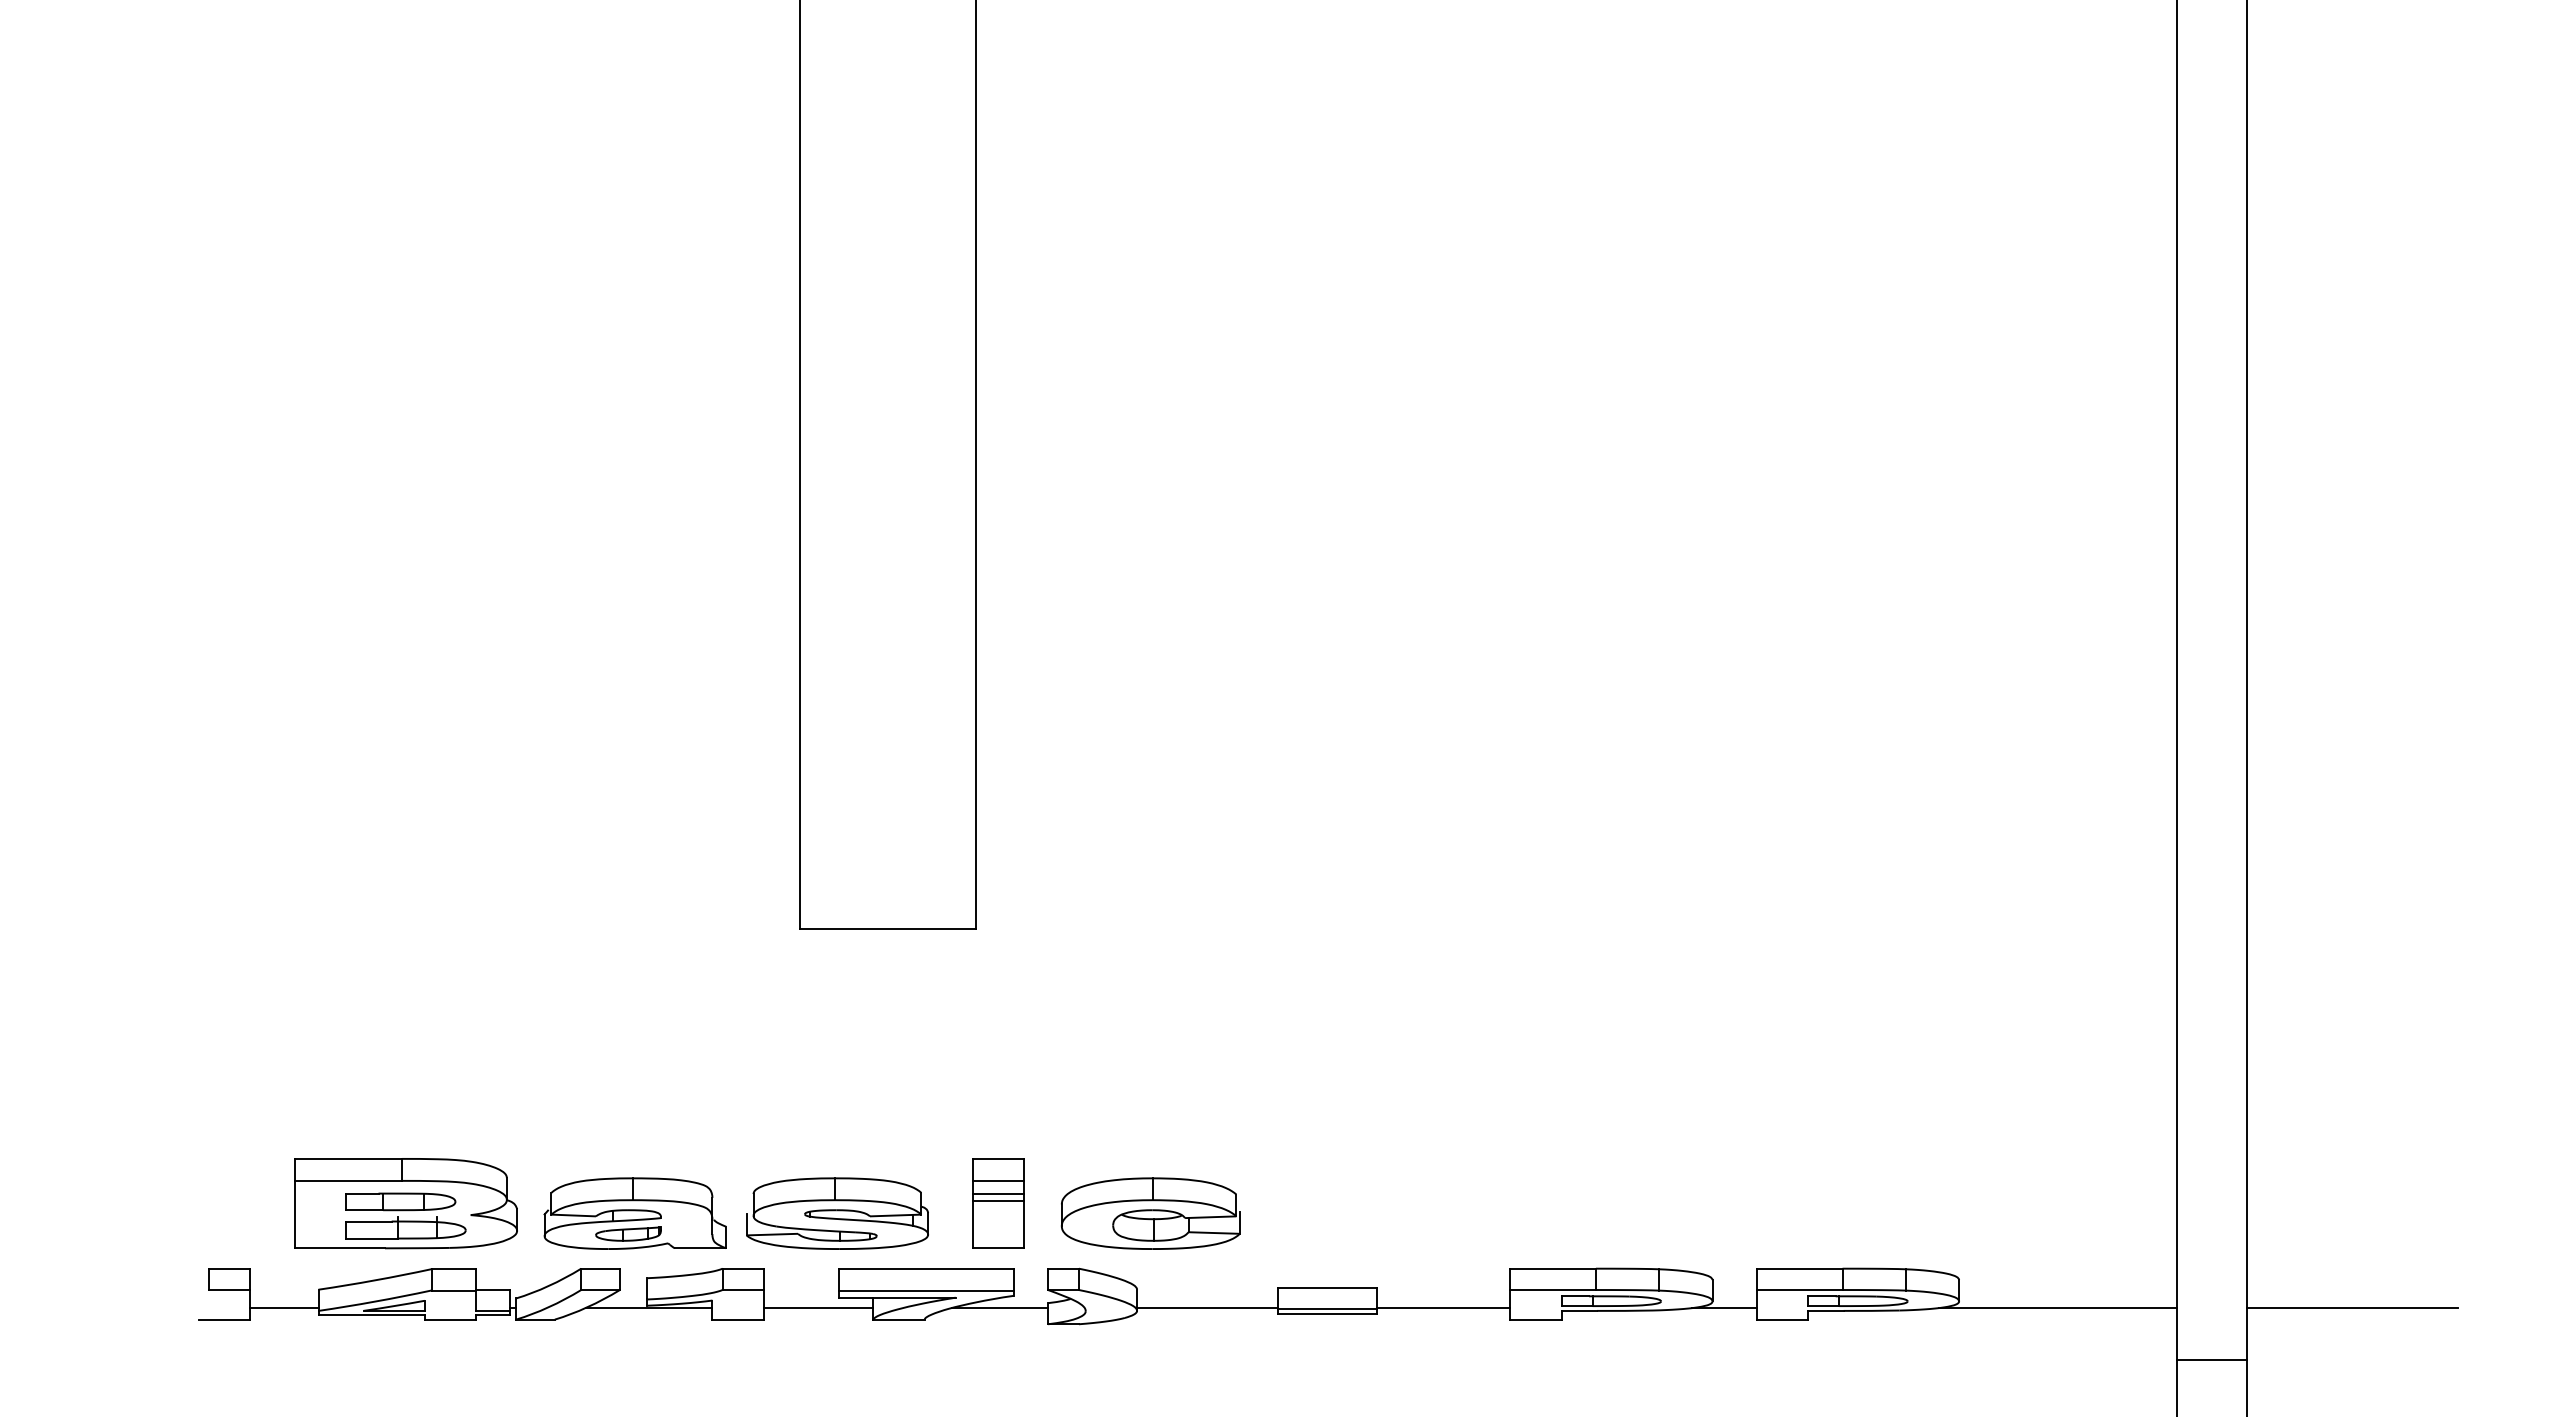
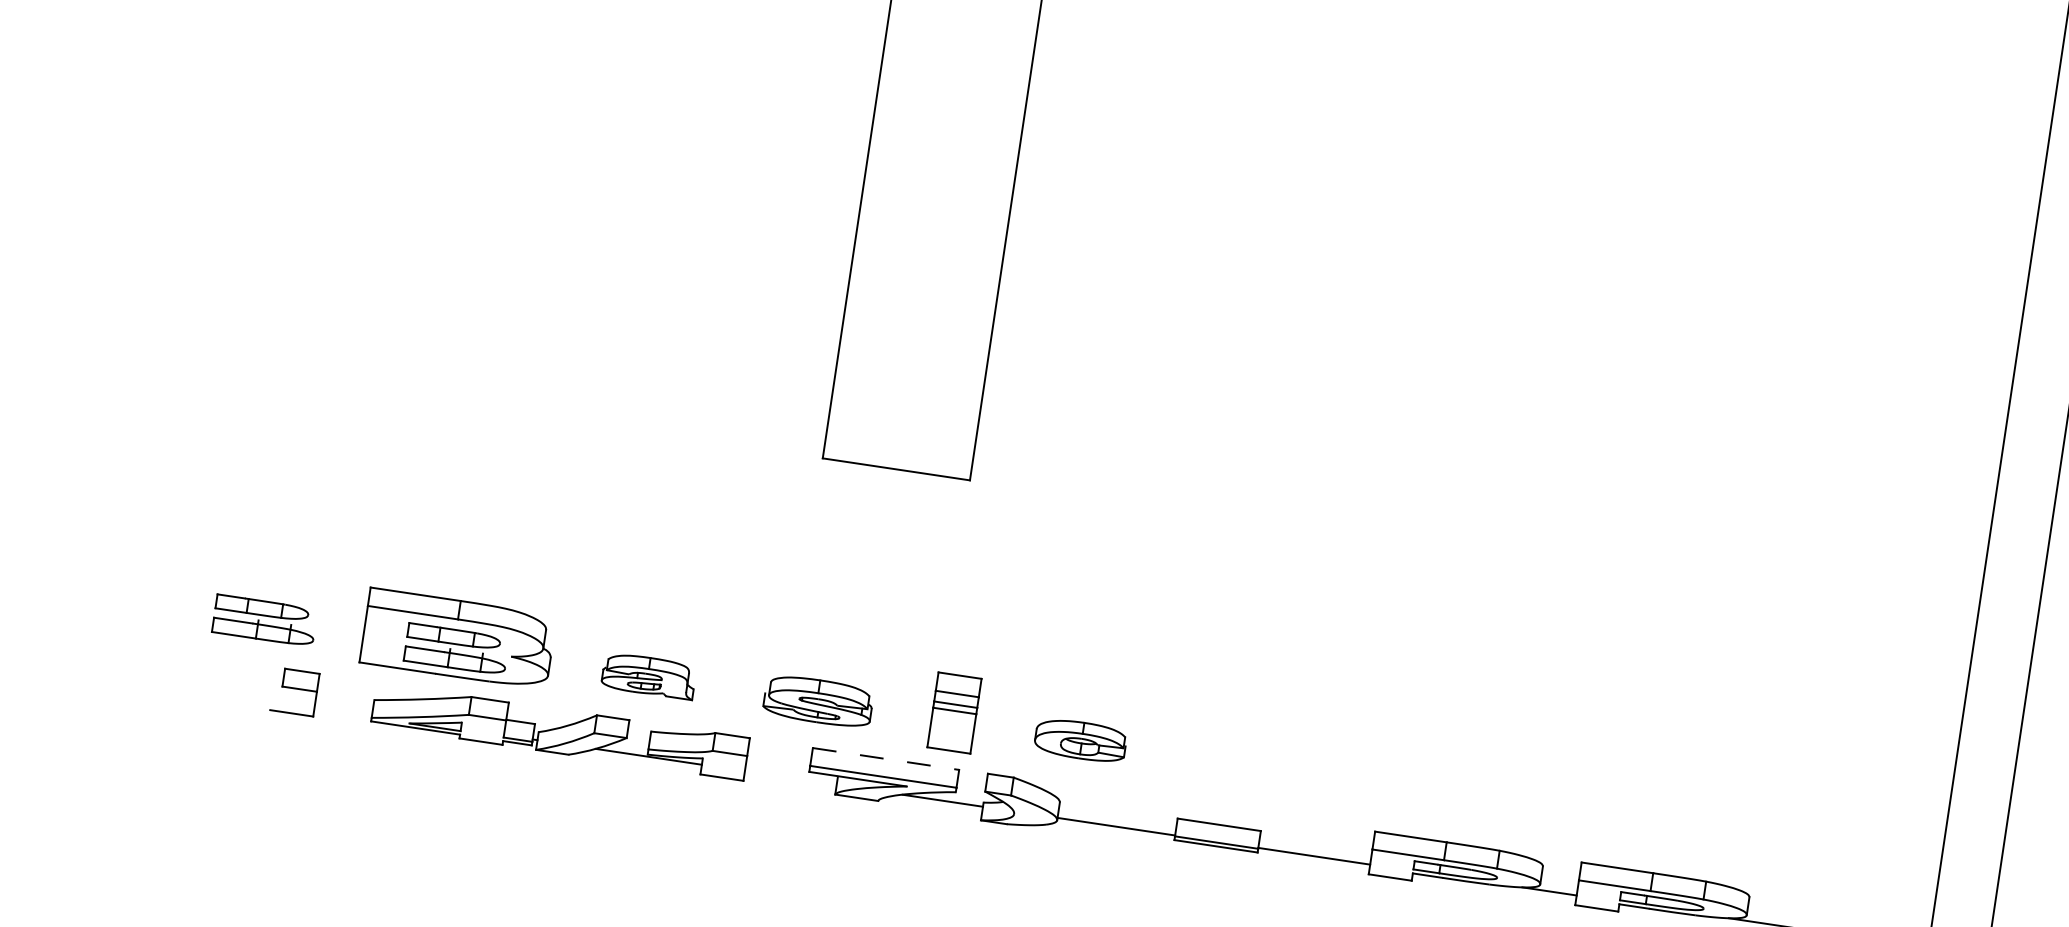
part: (634, 1213) -> (648, 675), size x0.6
part: (837, 1213) -> (818, 701), size x0.7
part: (1150, 1213) -> (1080, 740), size x0.6
part: (176, 1215) -> (264, 620), added
line: (926, 1269) -> (886, 759), solid -> dashed
line: (284, 1308) -> (343, 711), removed
line: (818, 1308) -> (790, 778), removed

